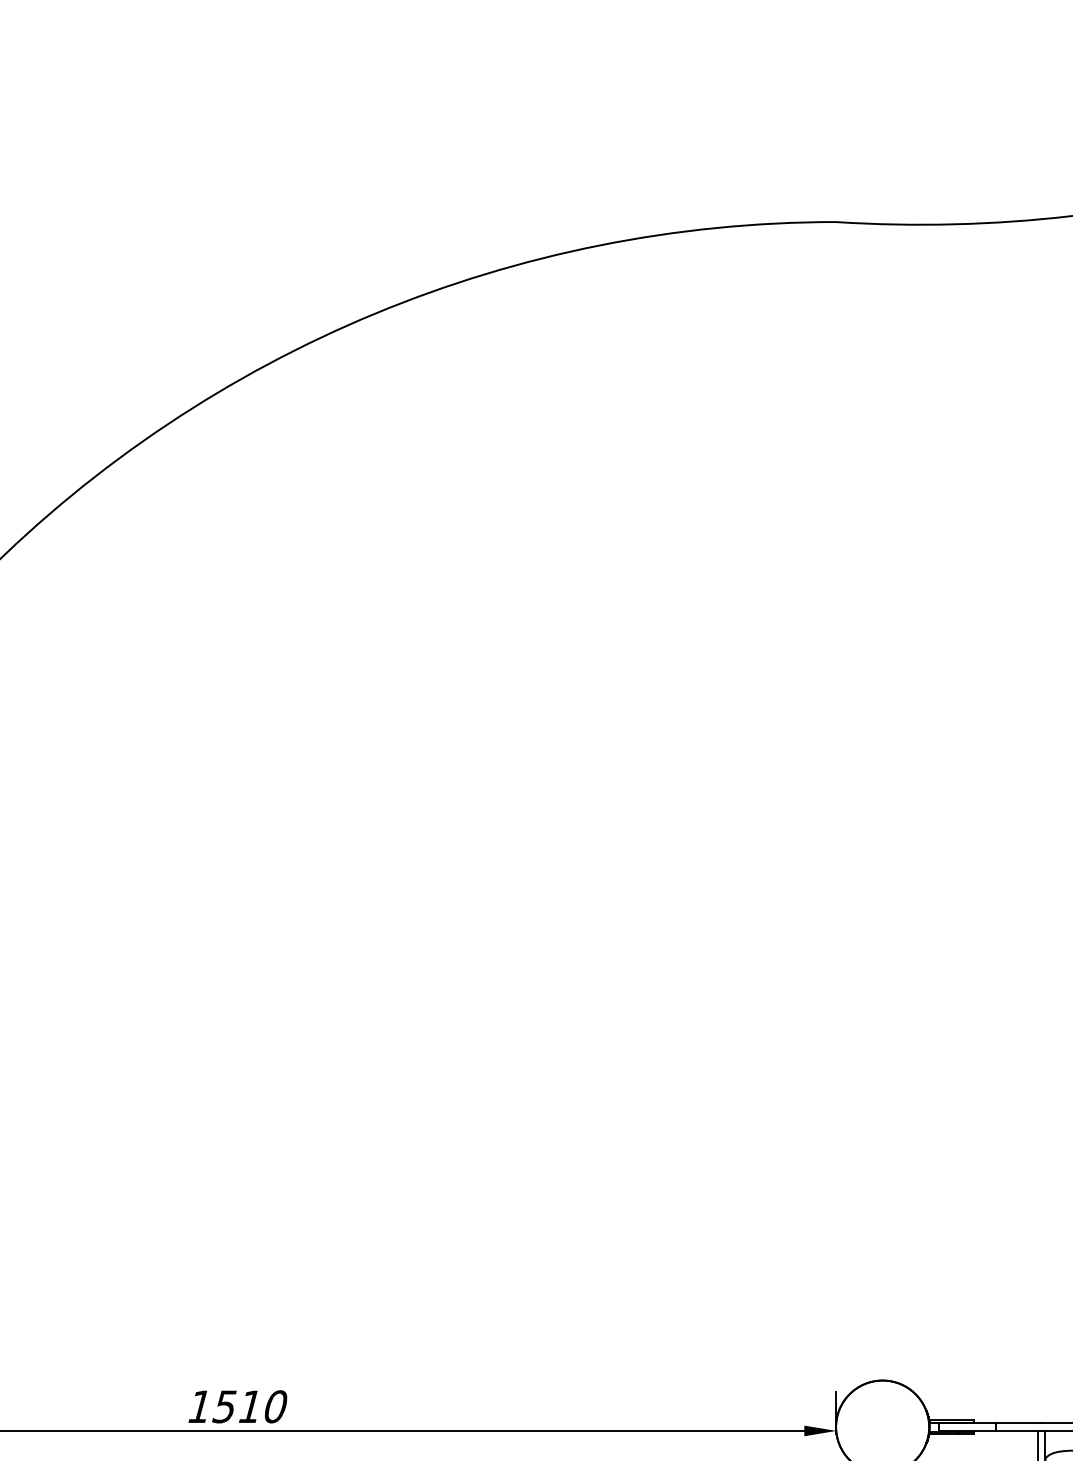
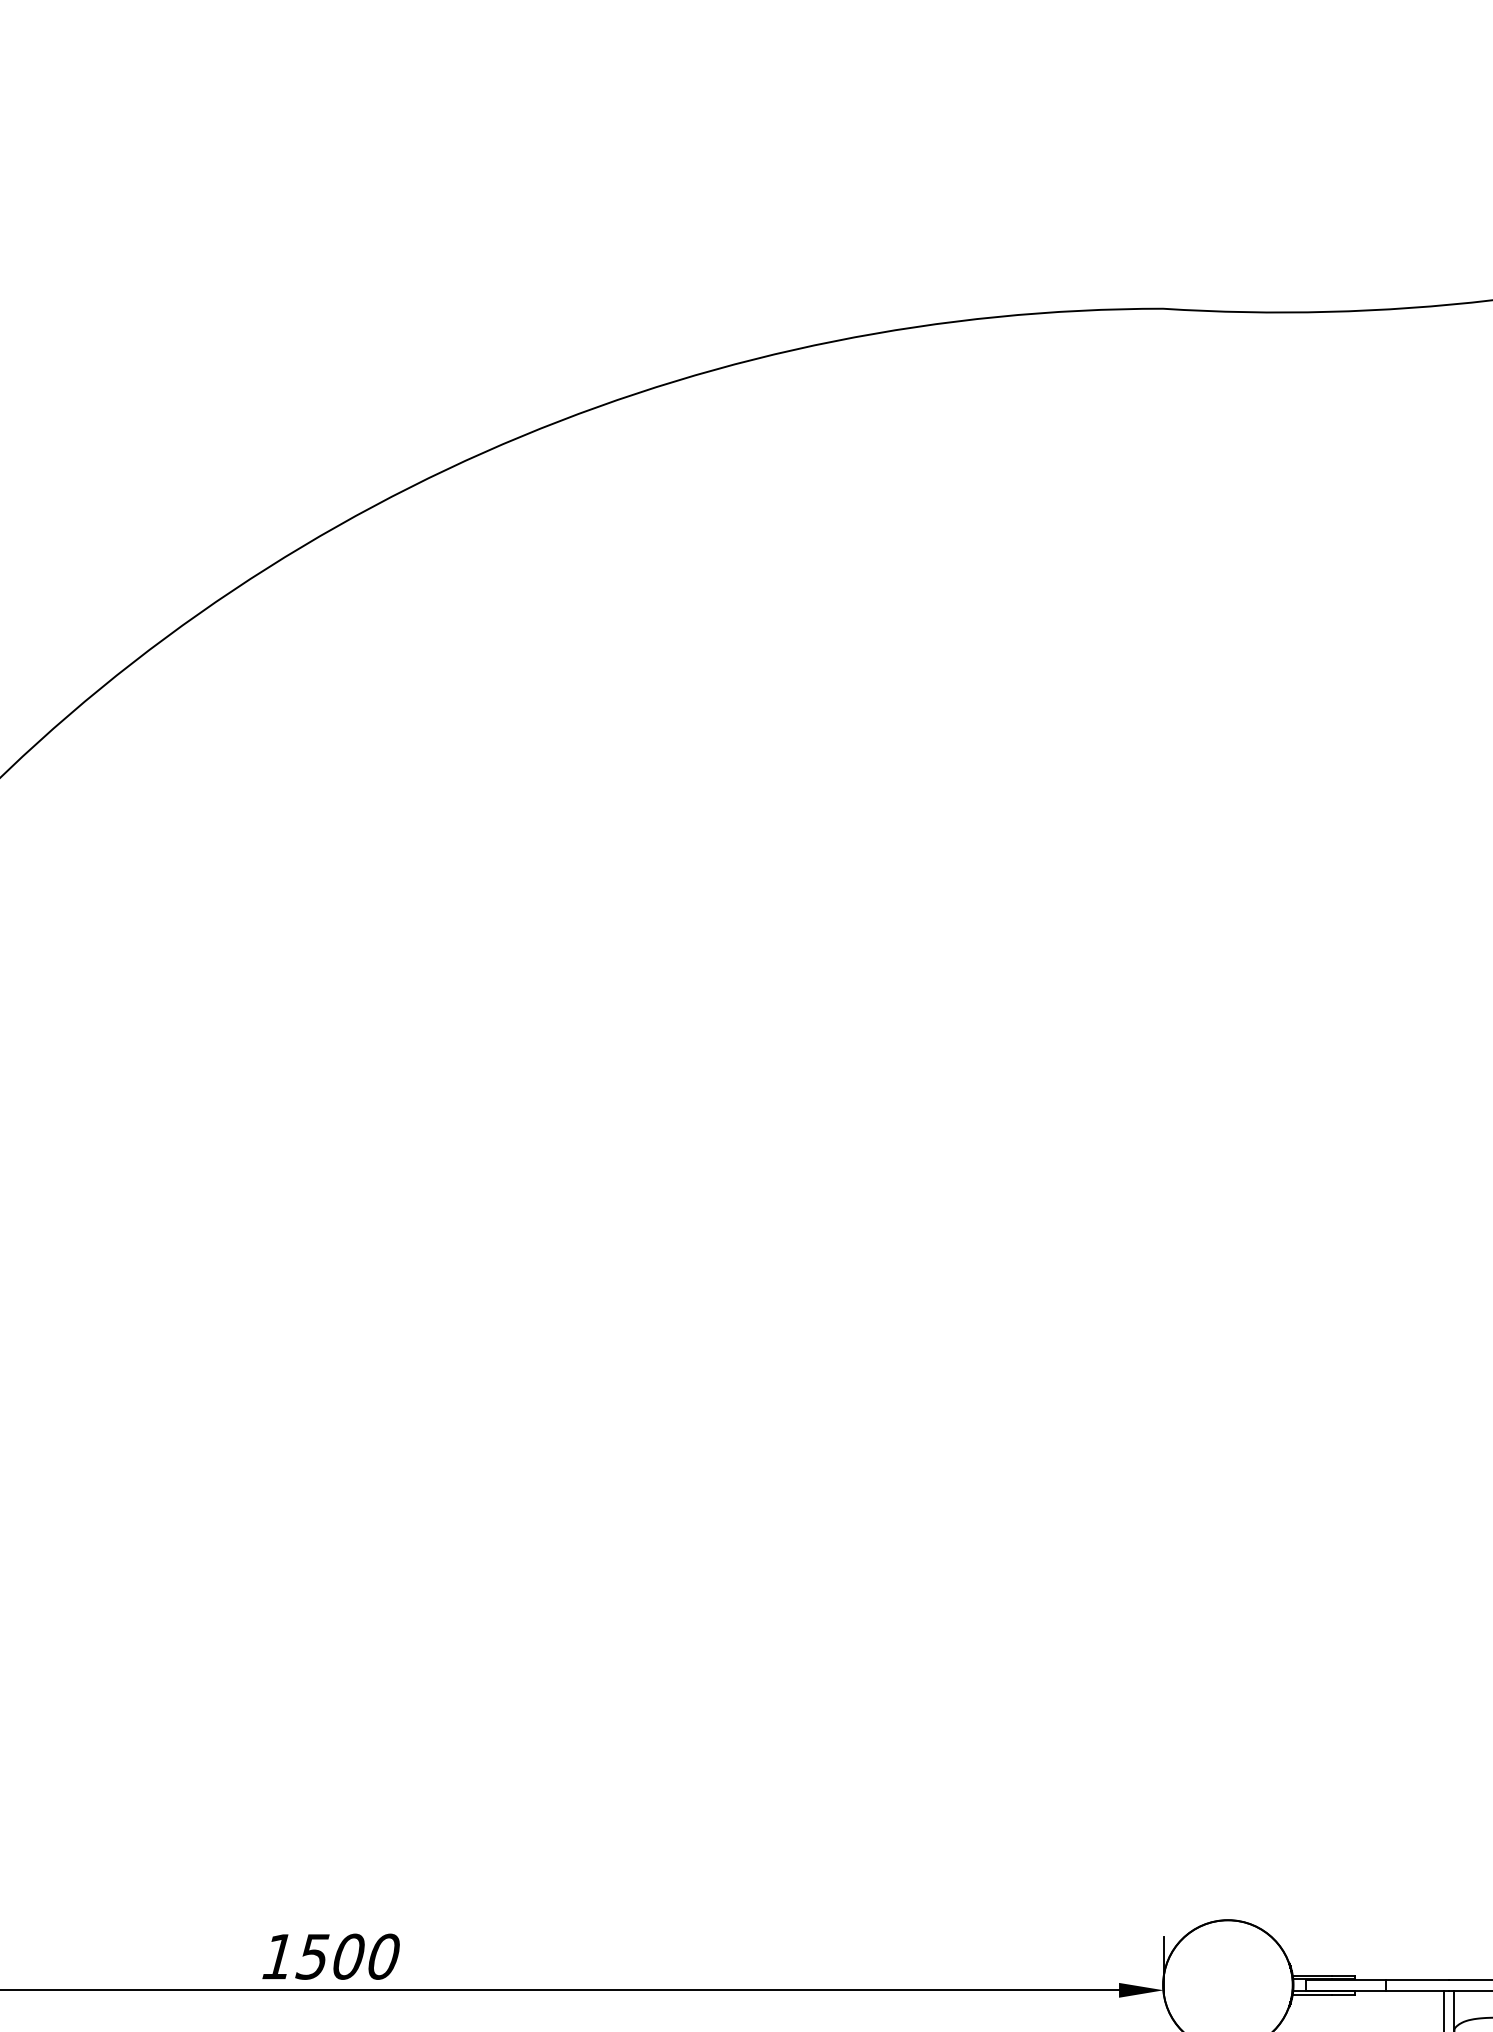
text: (250, 1406) -> (348, 1956), 1510 -> 1500

